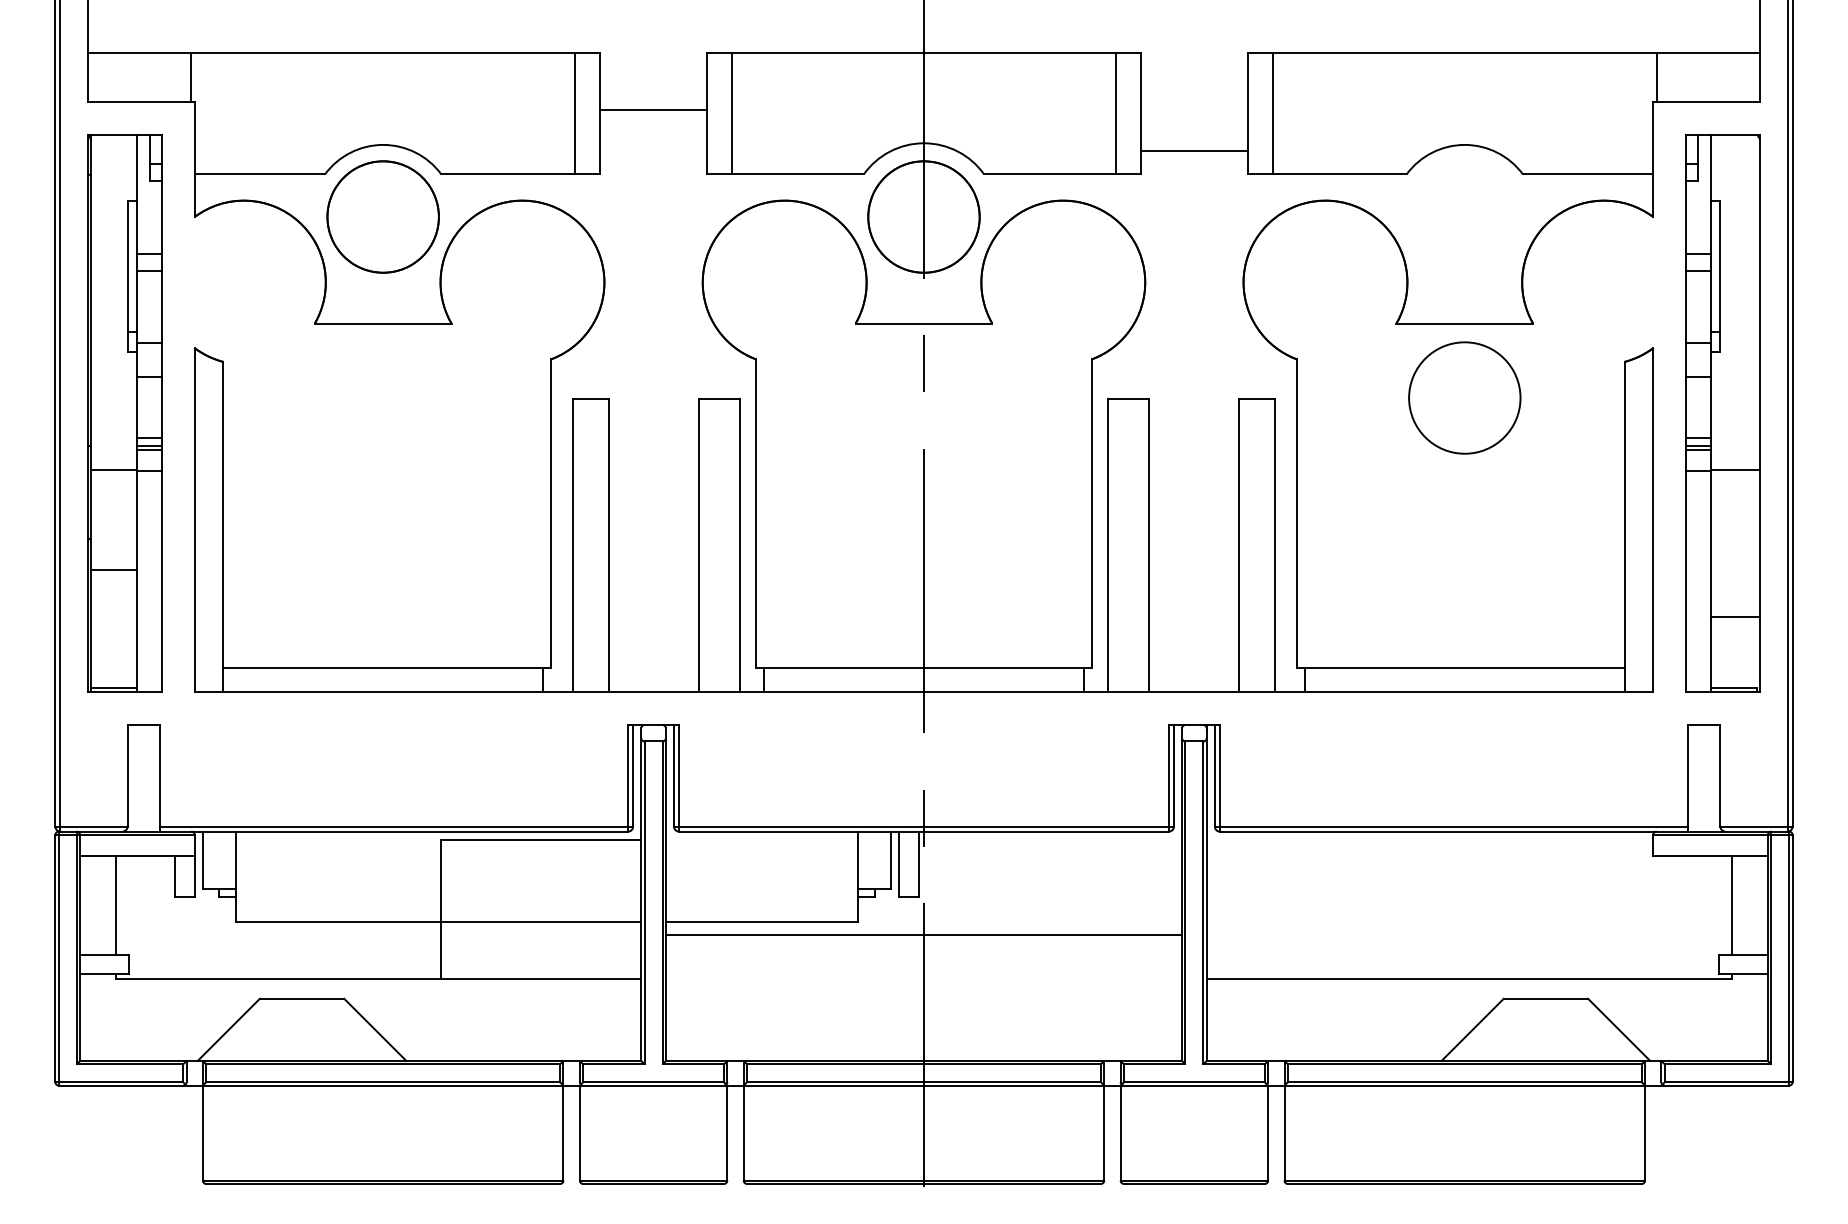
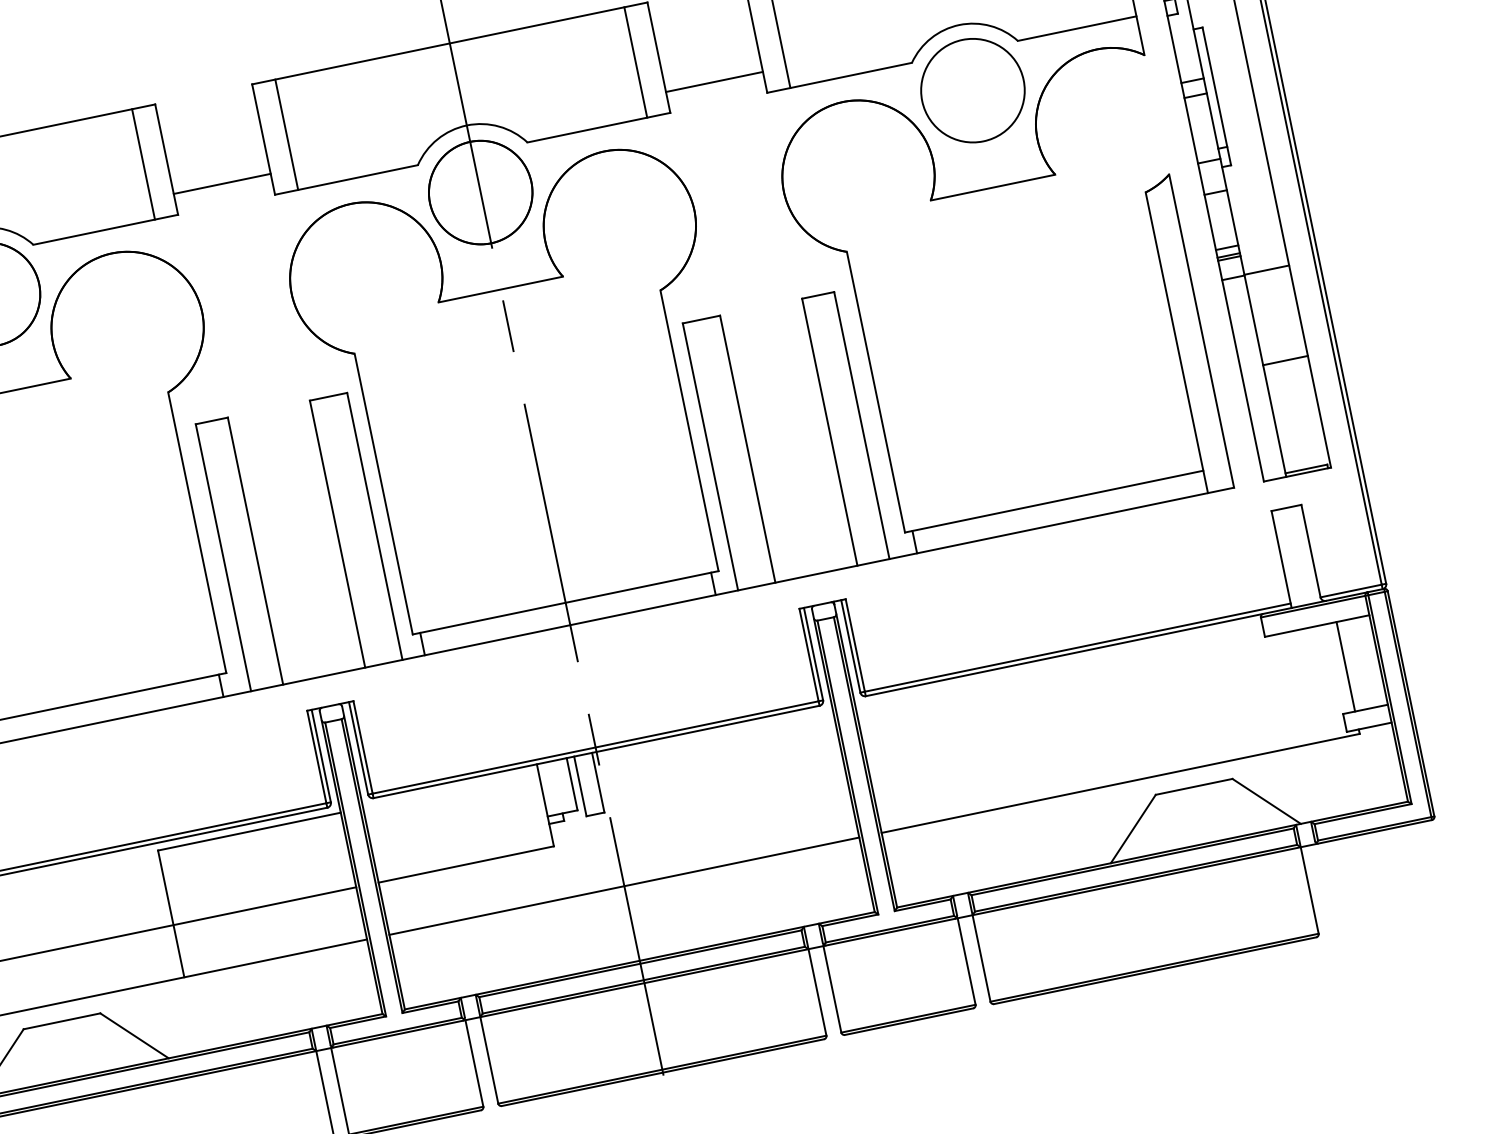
line: (653, 110) -> (222, 183), moved
circle: (1464, 397) -> (972, 90), moved
line: (1734, 616) -> (1284, 360), moved
line: (923, 935) -> (623, 886), moved

